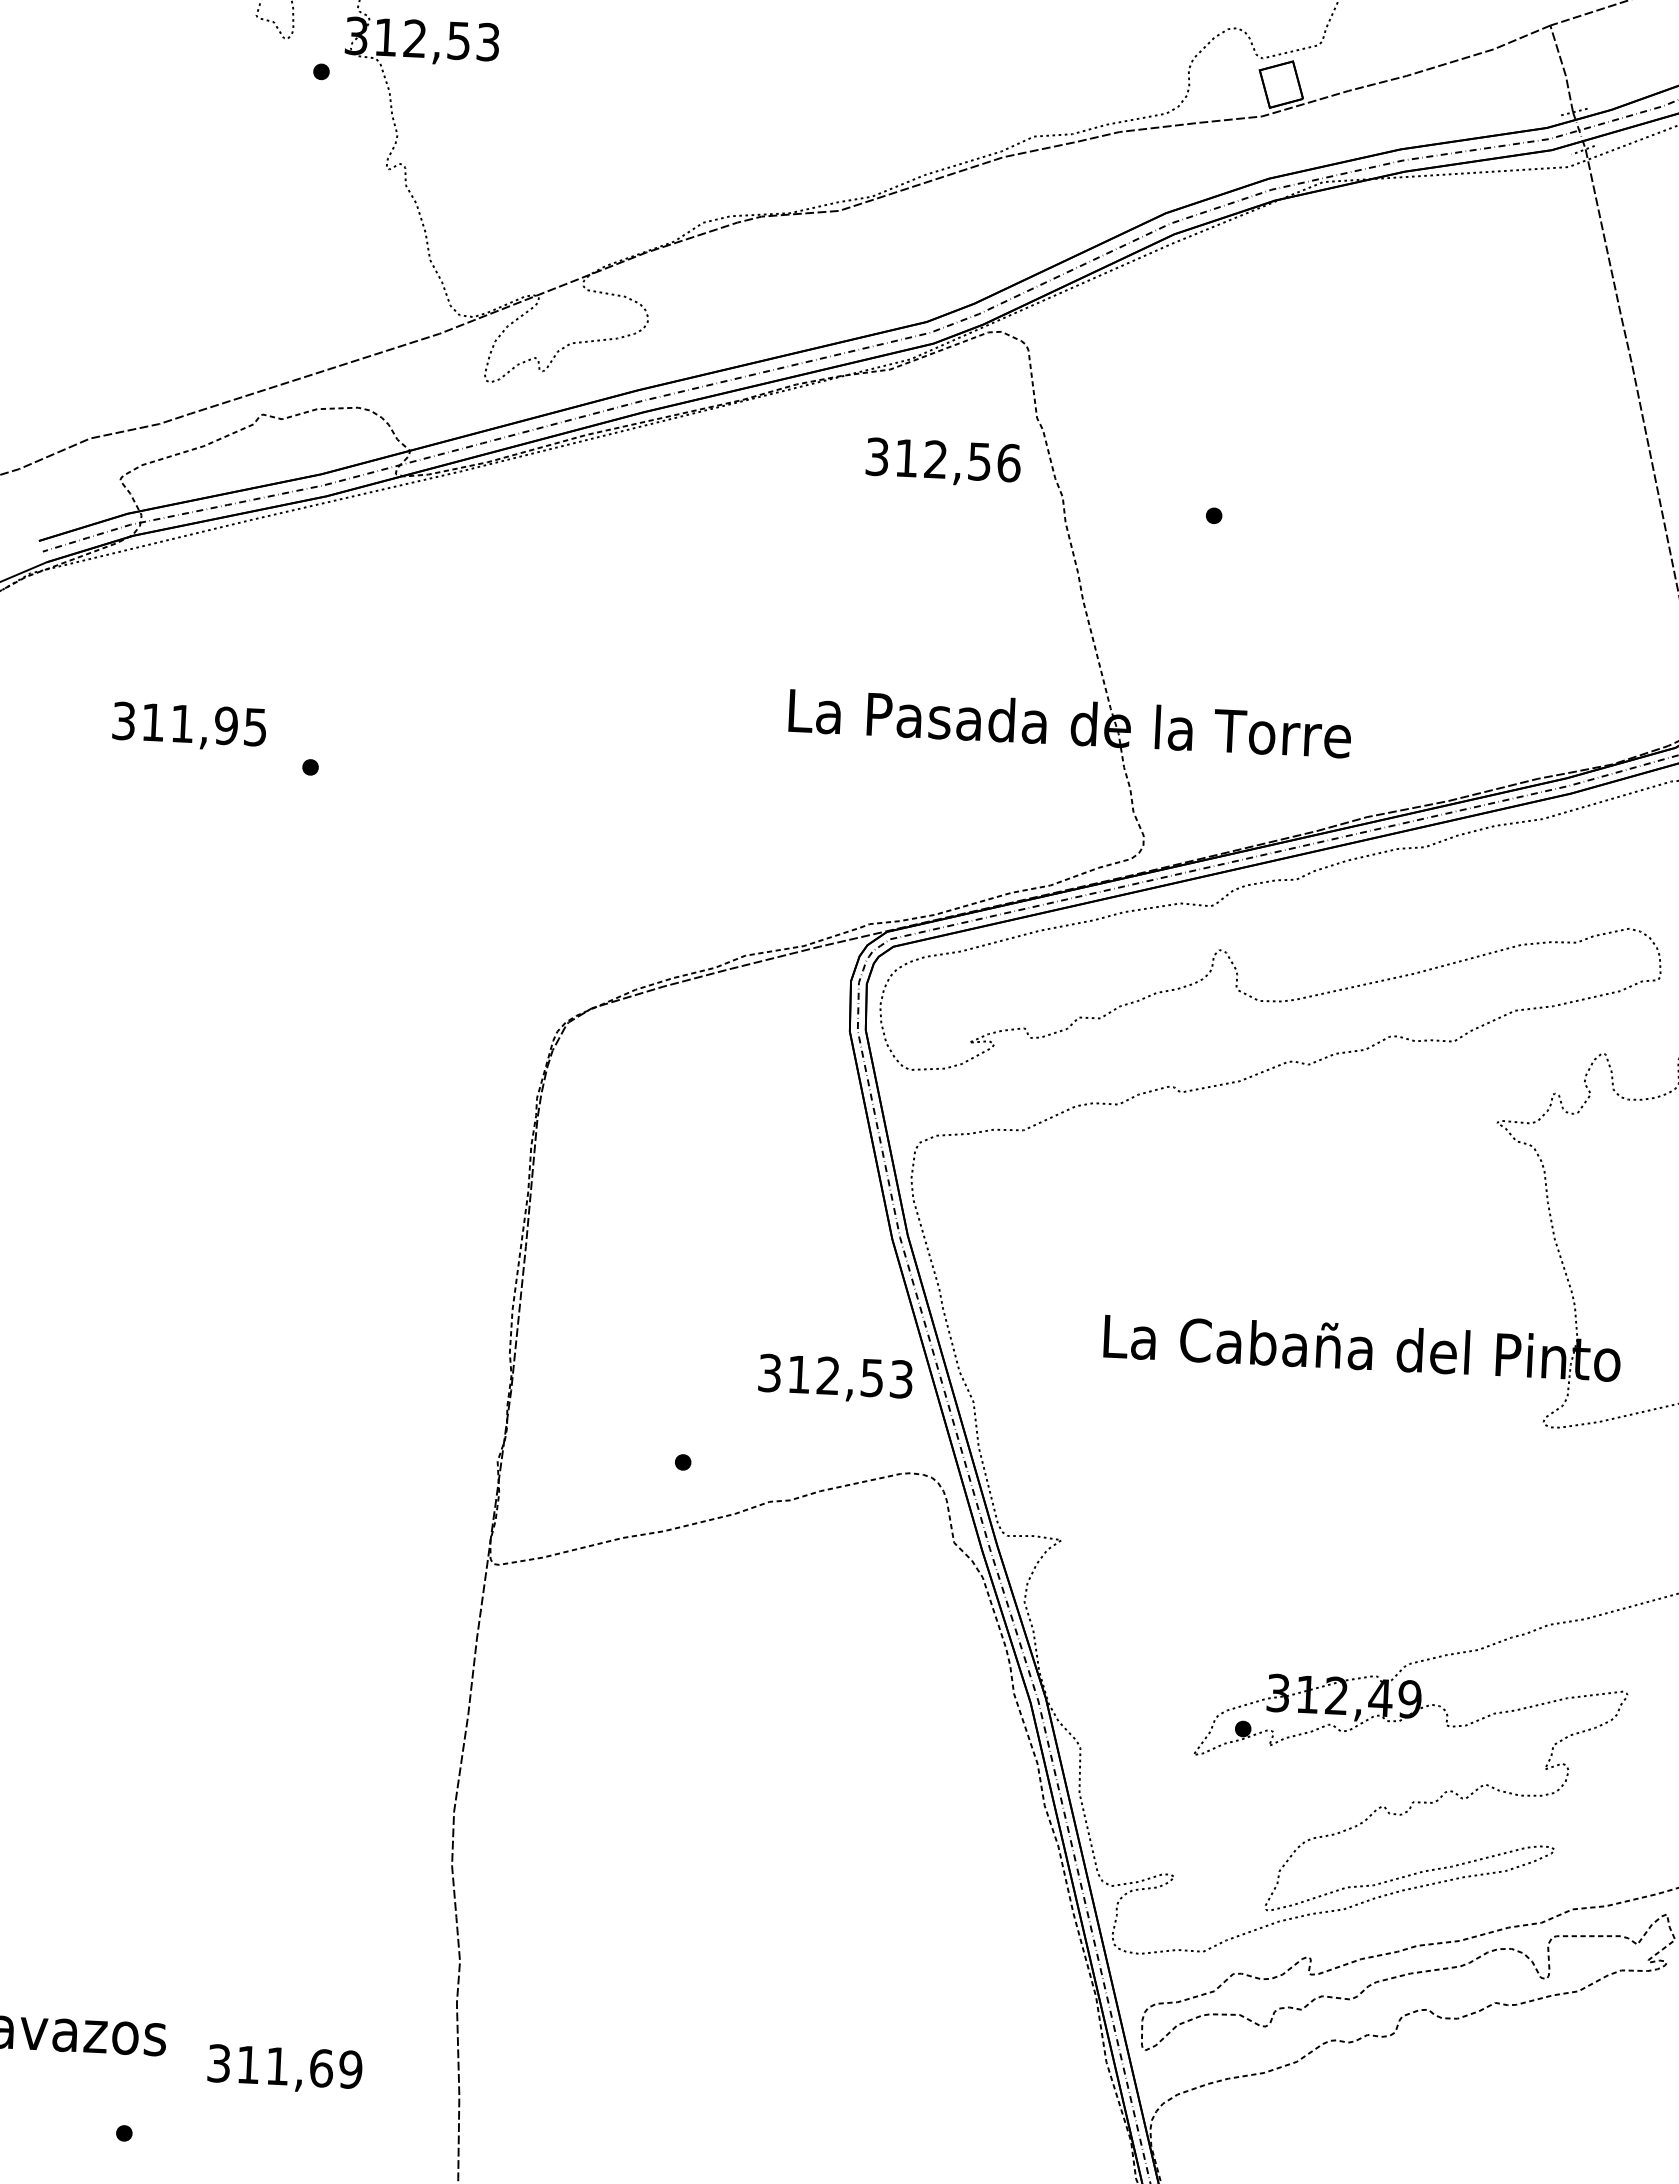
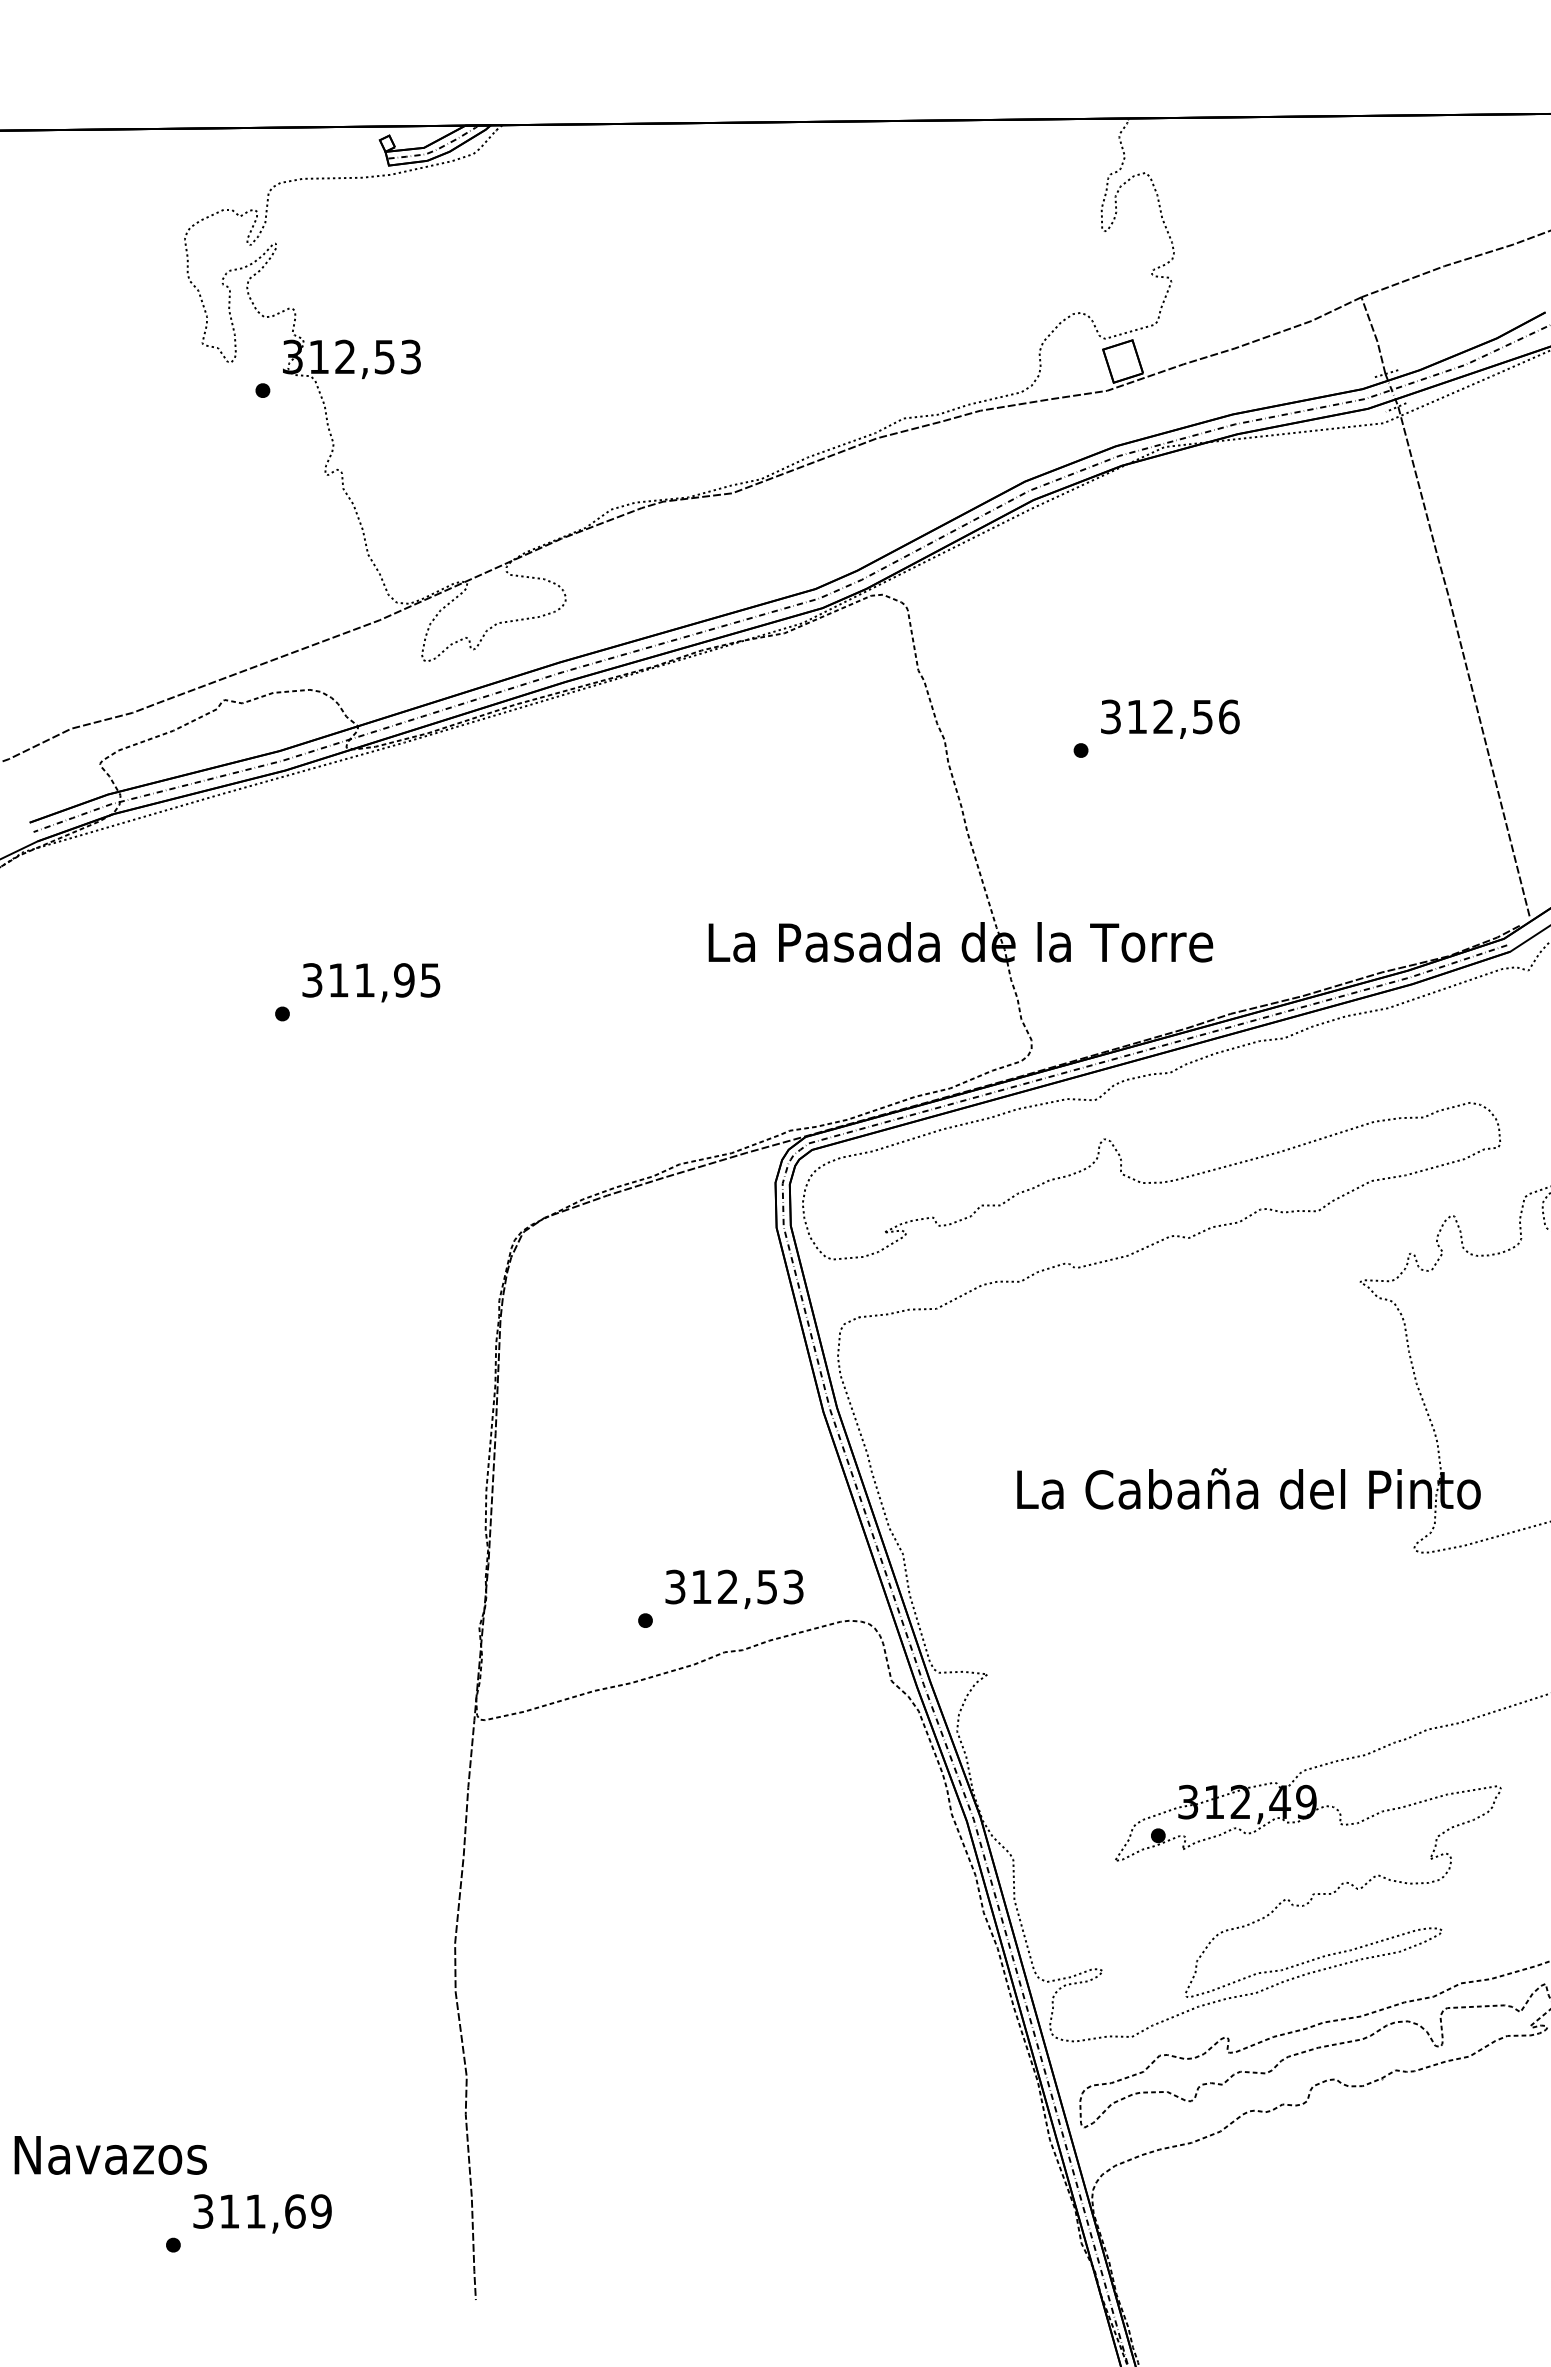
text: (943, 461) -> (1170, 718), moved
text: (189, 726) -> (371, 982), moved
text: (835, 1378) -> (734, 1589), moved
text: (284, 2068) -> (262, 2213), moved

